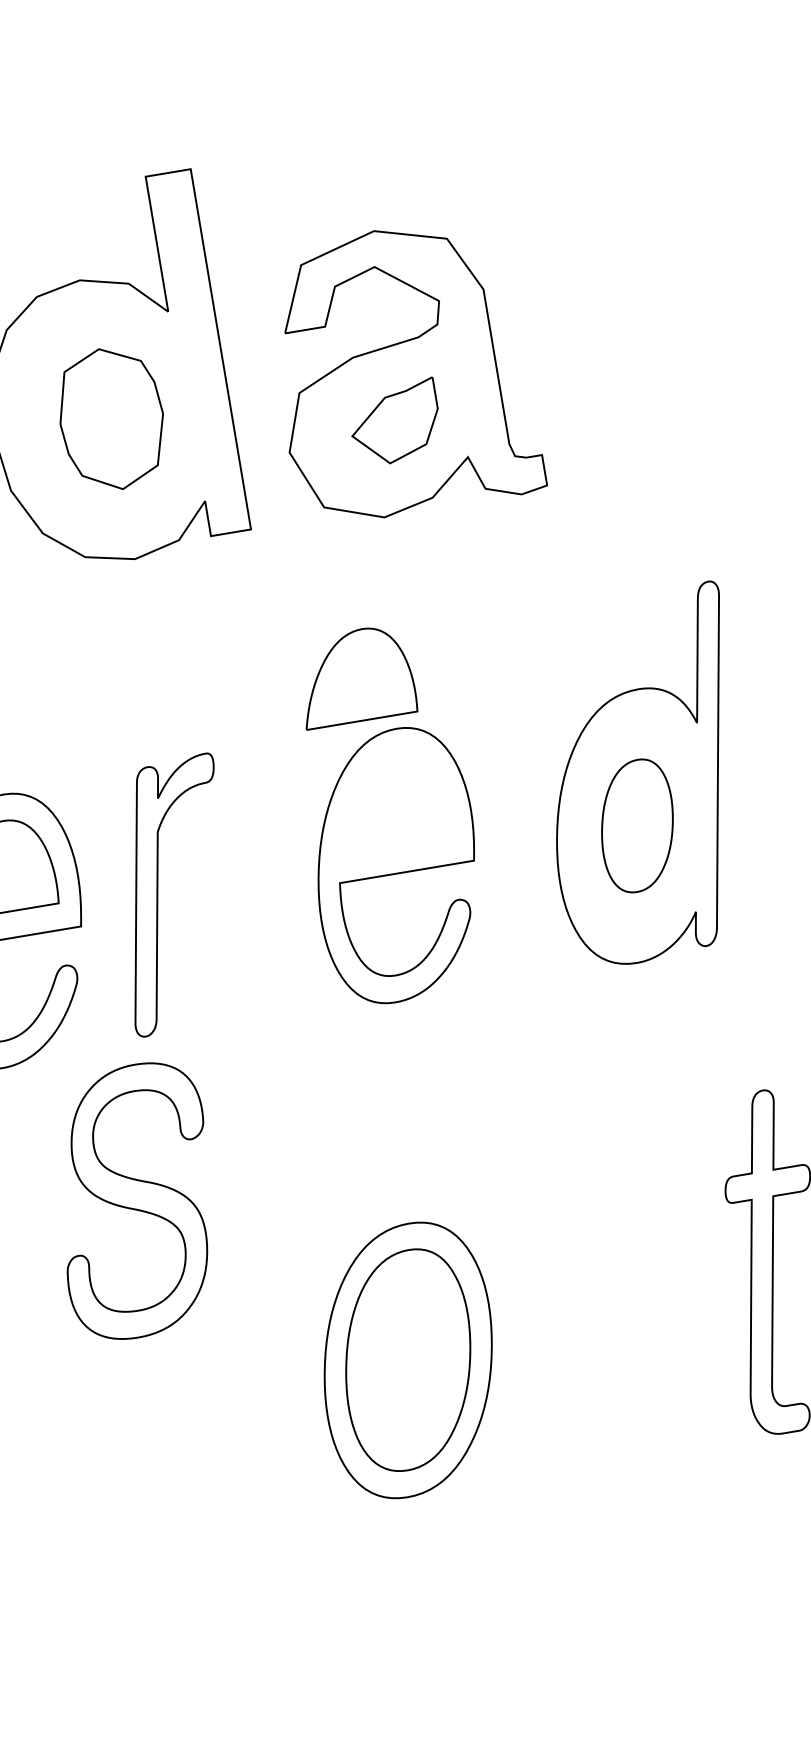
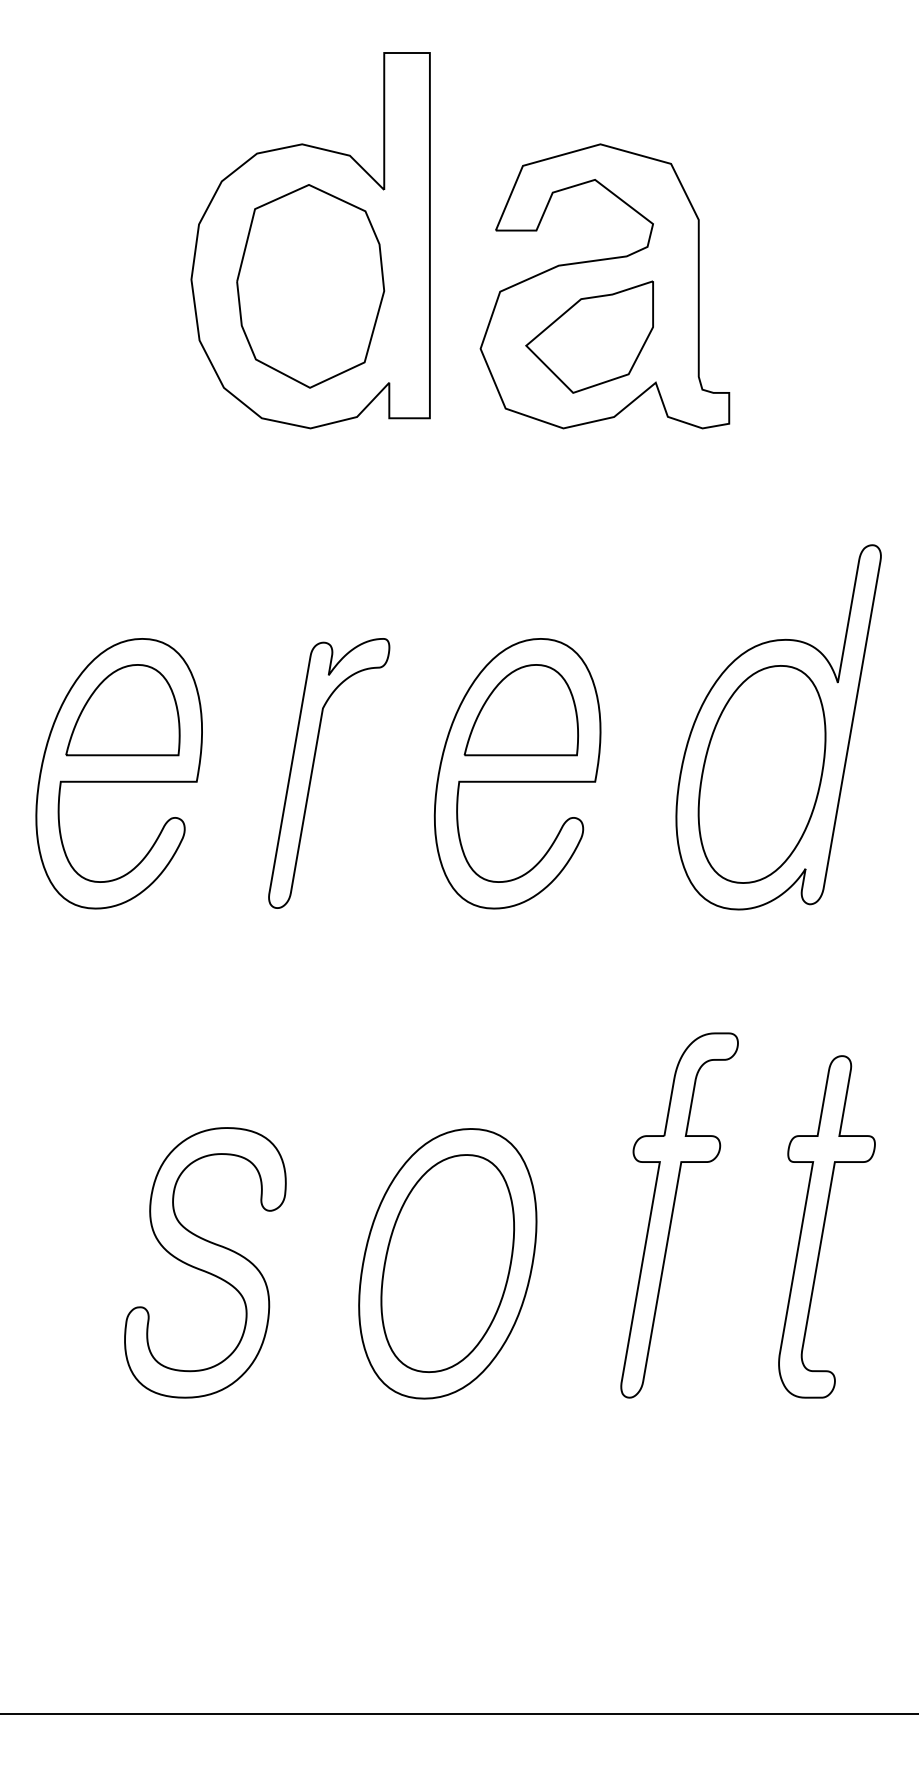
part: (111, 419) -> (310, 286), size x1.43
part: (394, 422) -> (589, 336), size x1.43
part: (354, 676) -> (520, 710), moved
part: (636, 826) -> (761, 774), size x1.67
part: (158, 894) -> (313, 770), moved
part: (135, 1200) -> (205, 1262), moved
part: (622, 1274) -> (673, 1214), added

